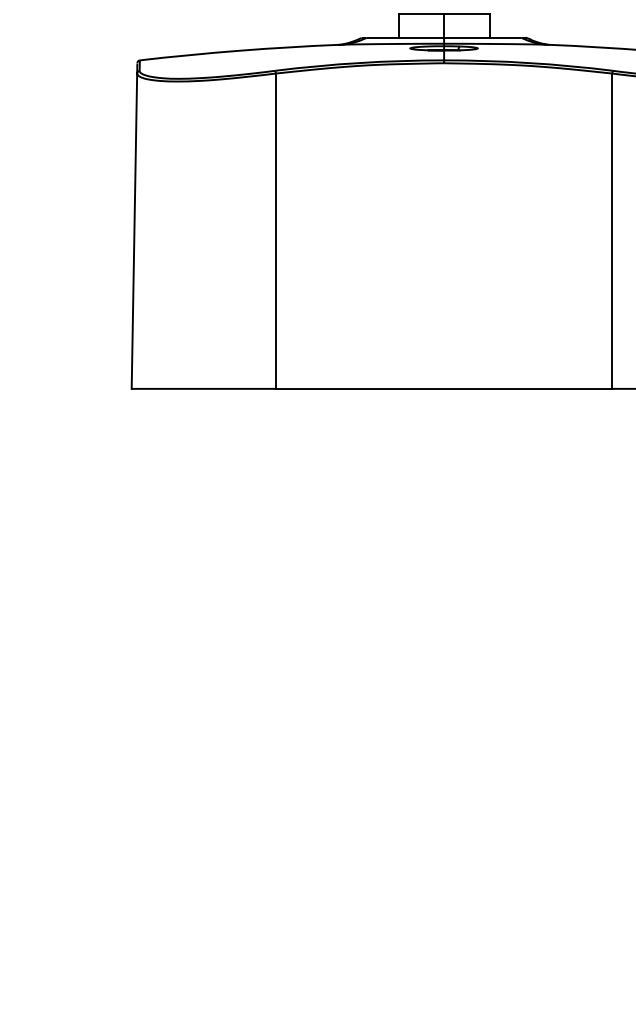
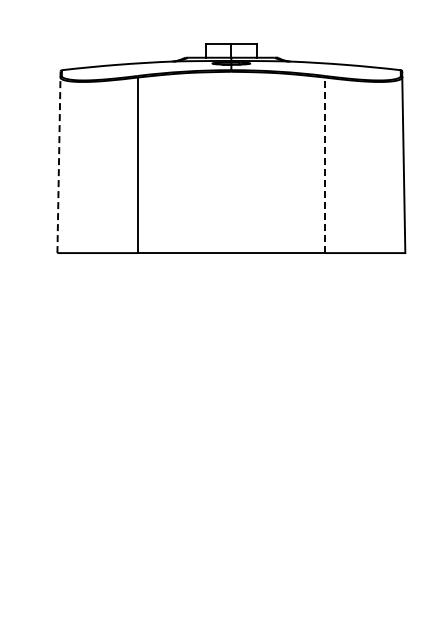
line: (133, 231) -> (58, 165), solid -> dashed
line: (613, 231) -> (325, 165), solid -> dashed

